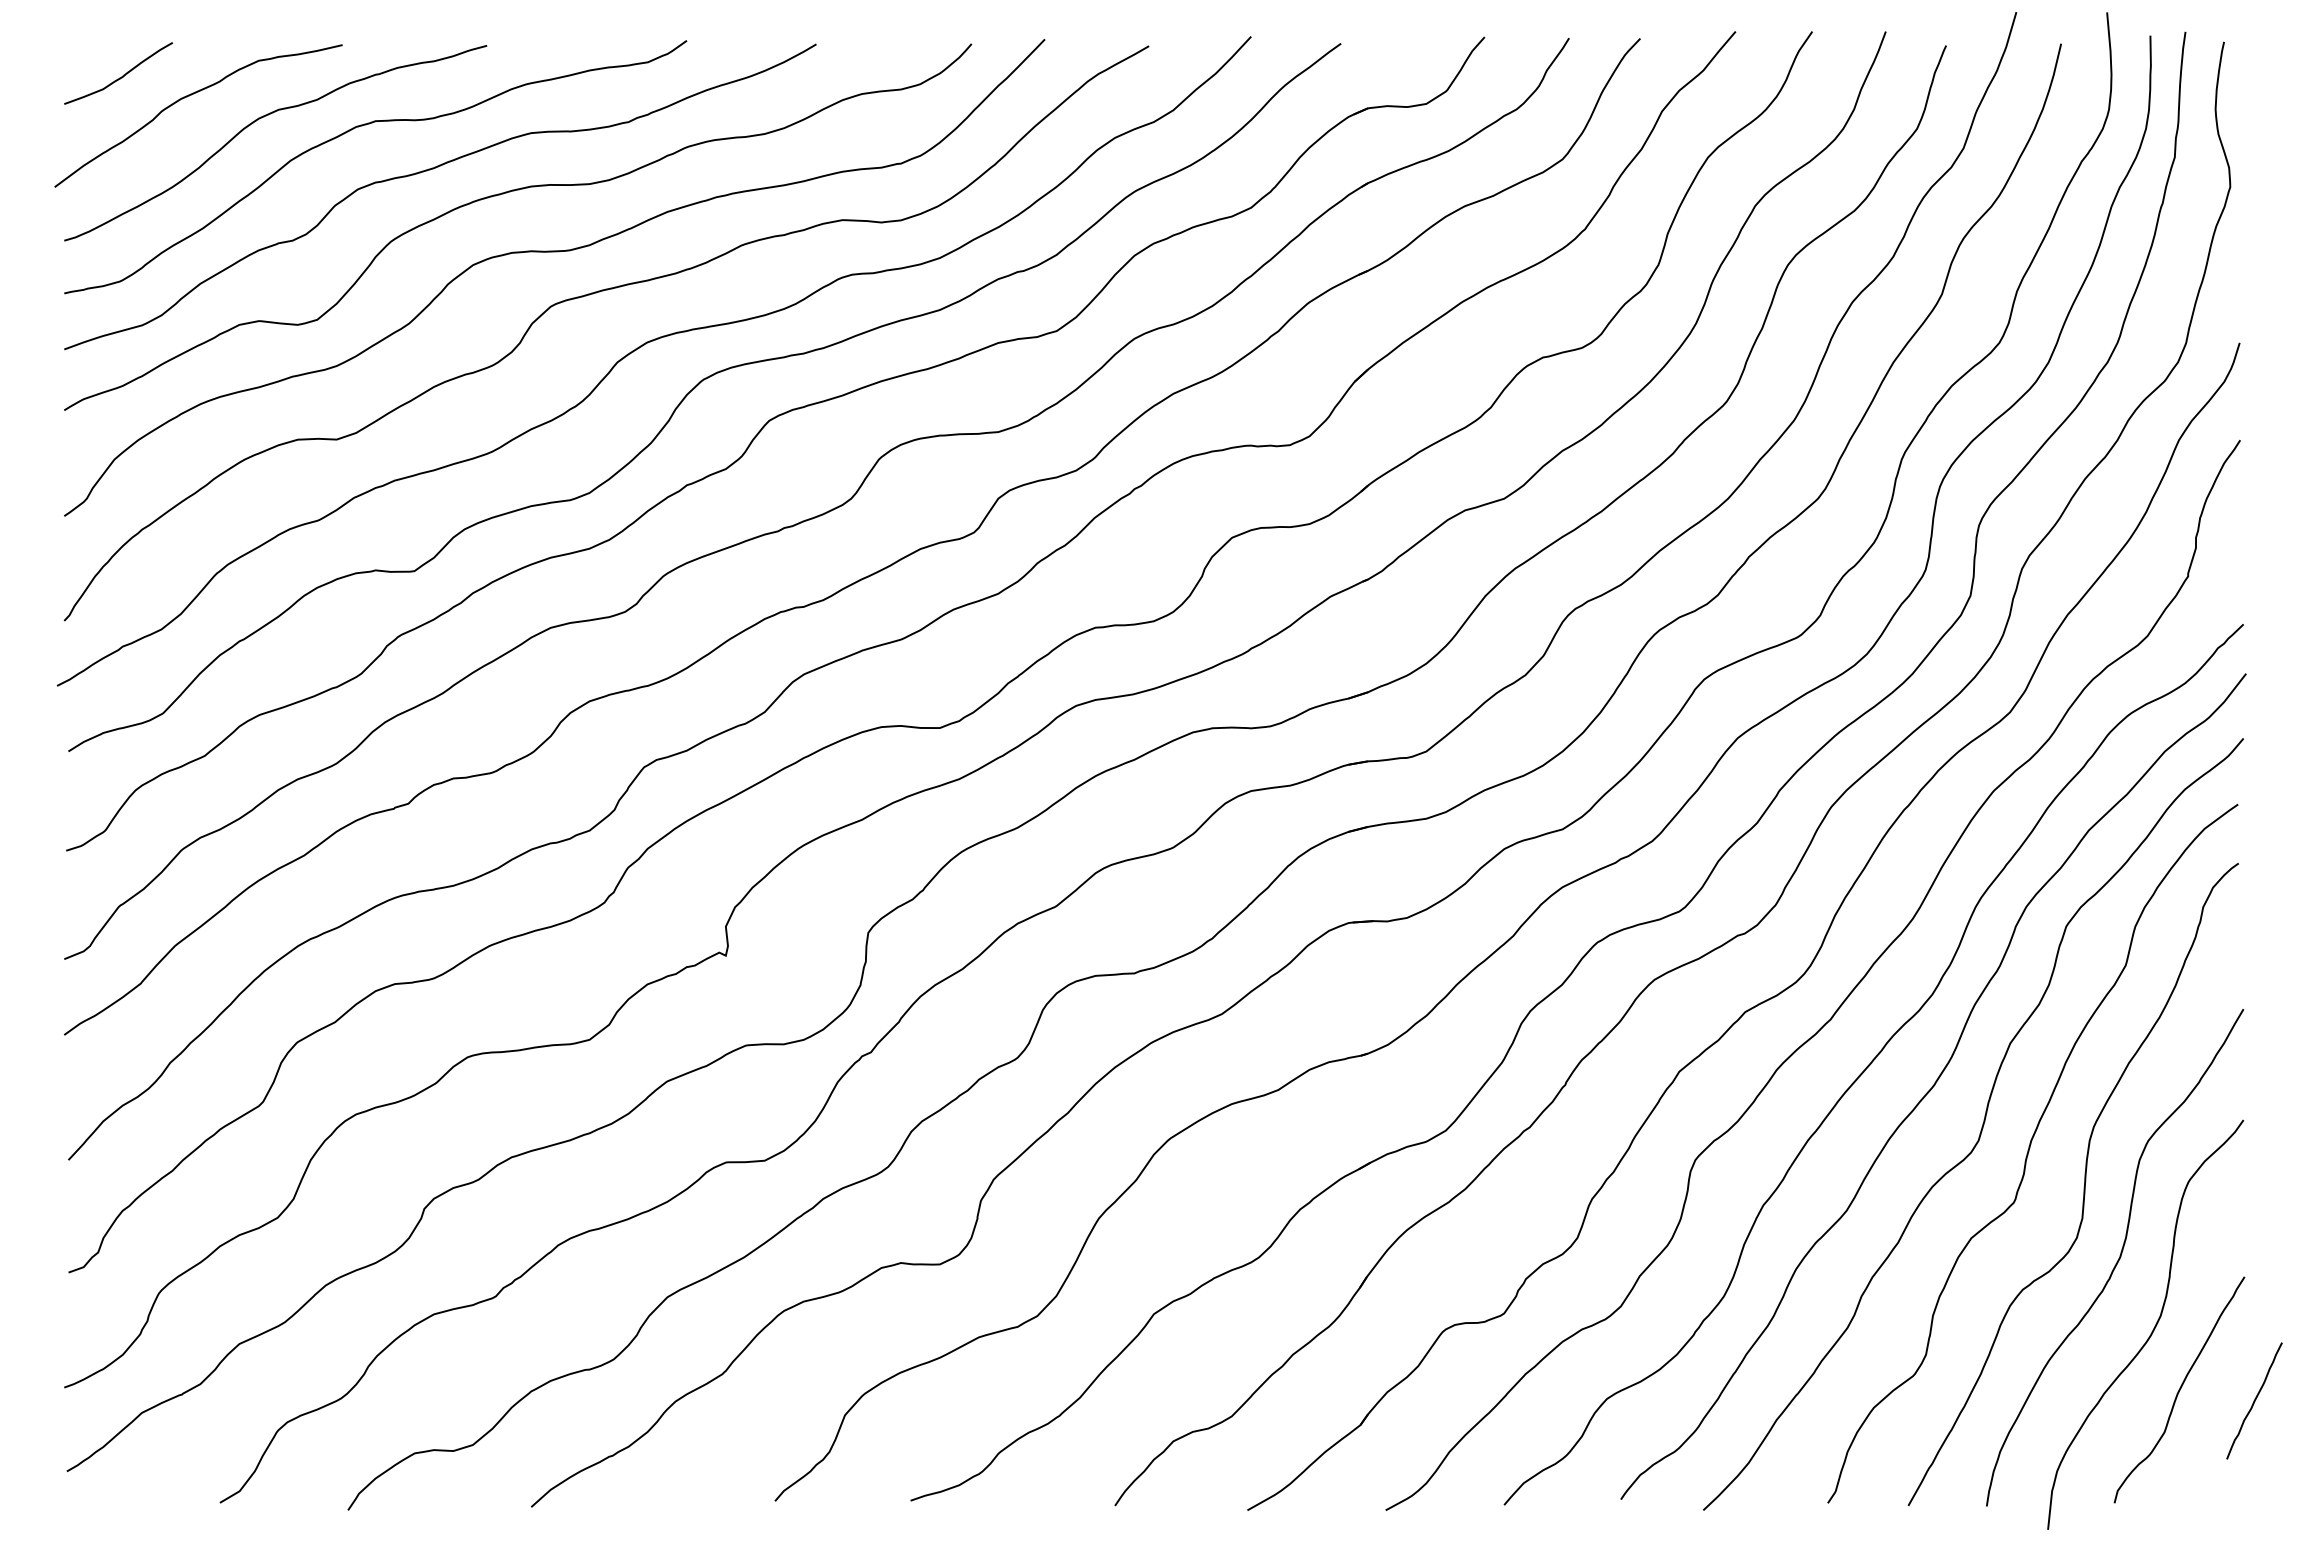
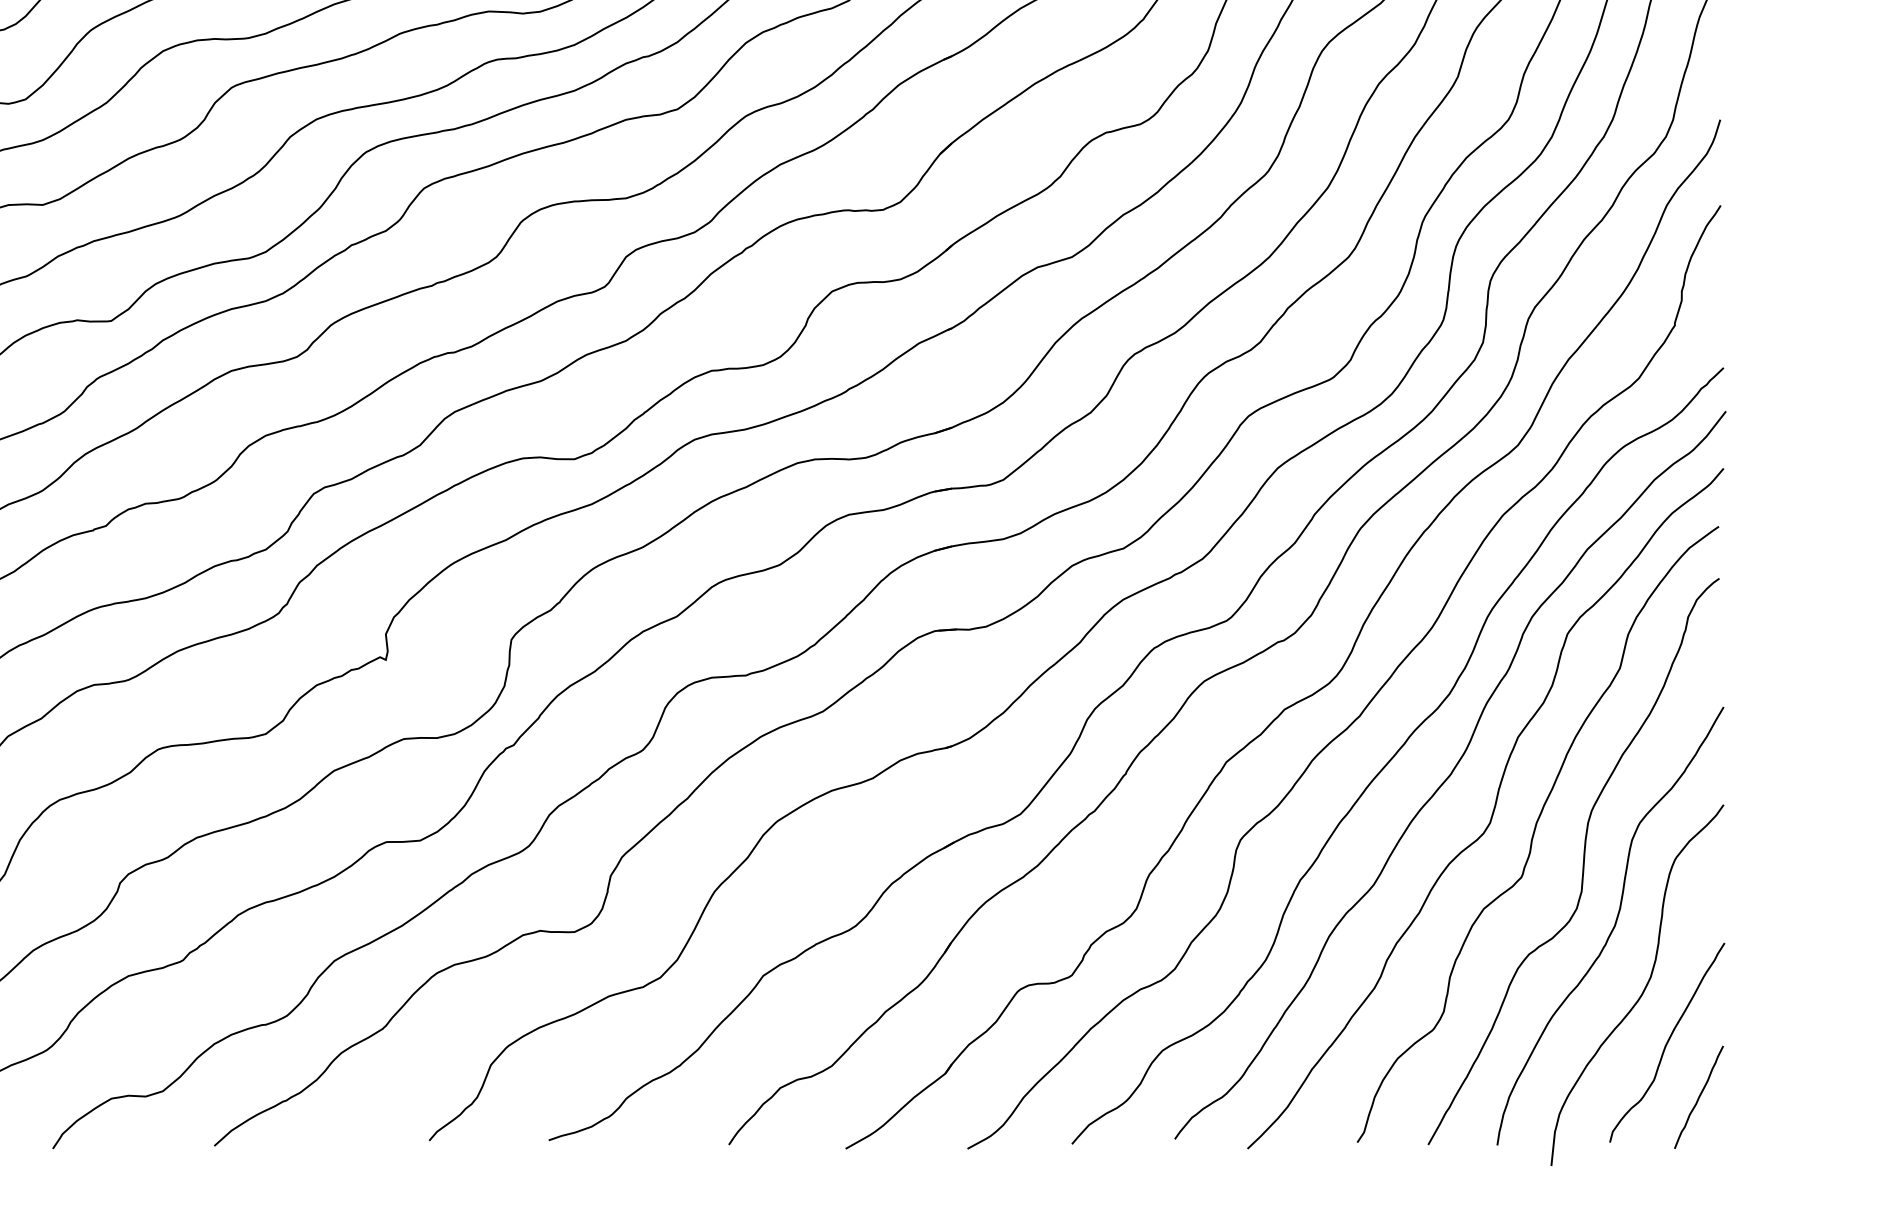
curve: (2254, 1400) -> (1698, 1096), moved

